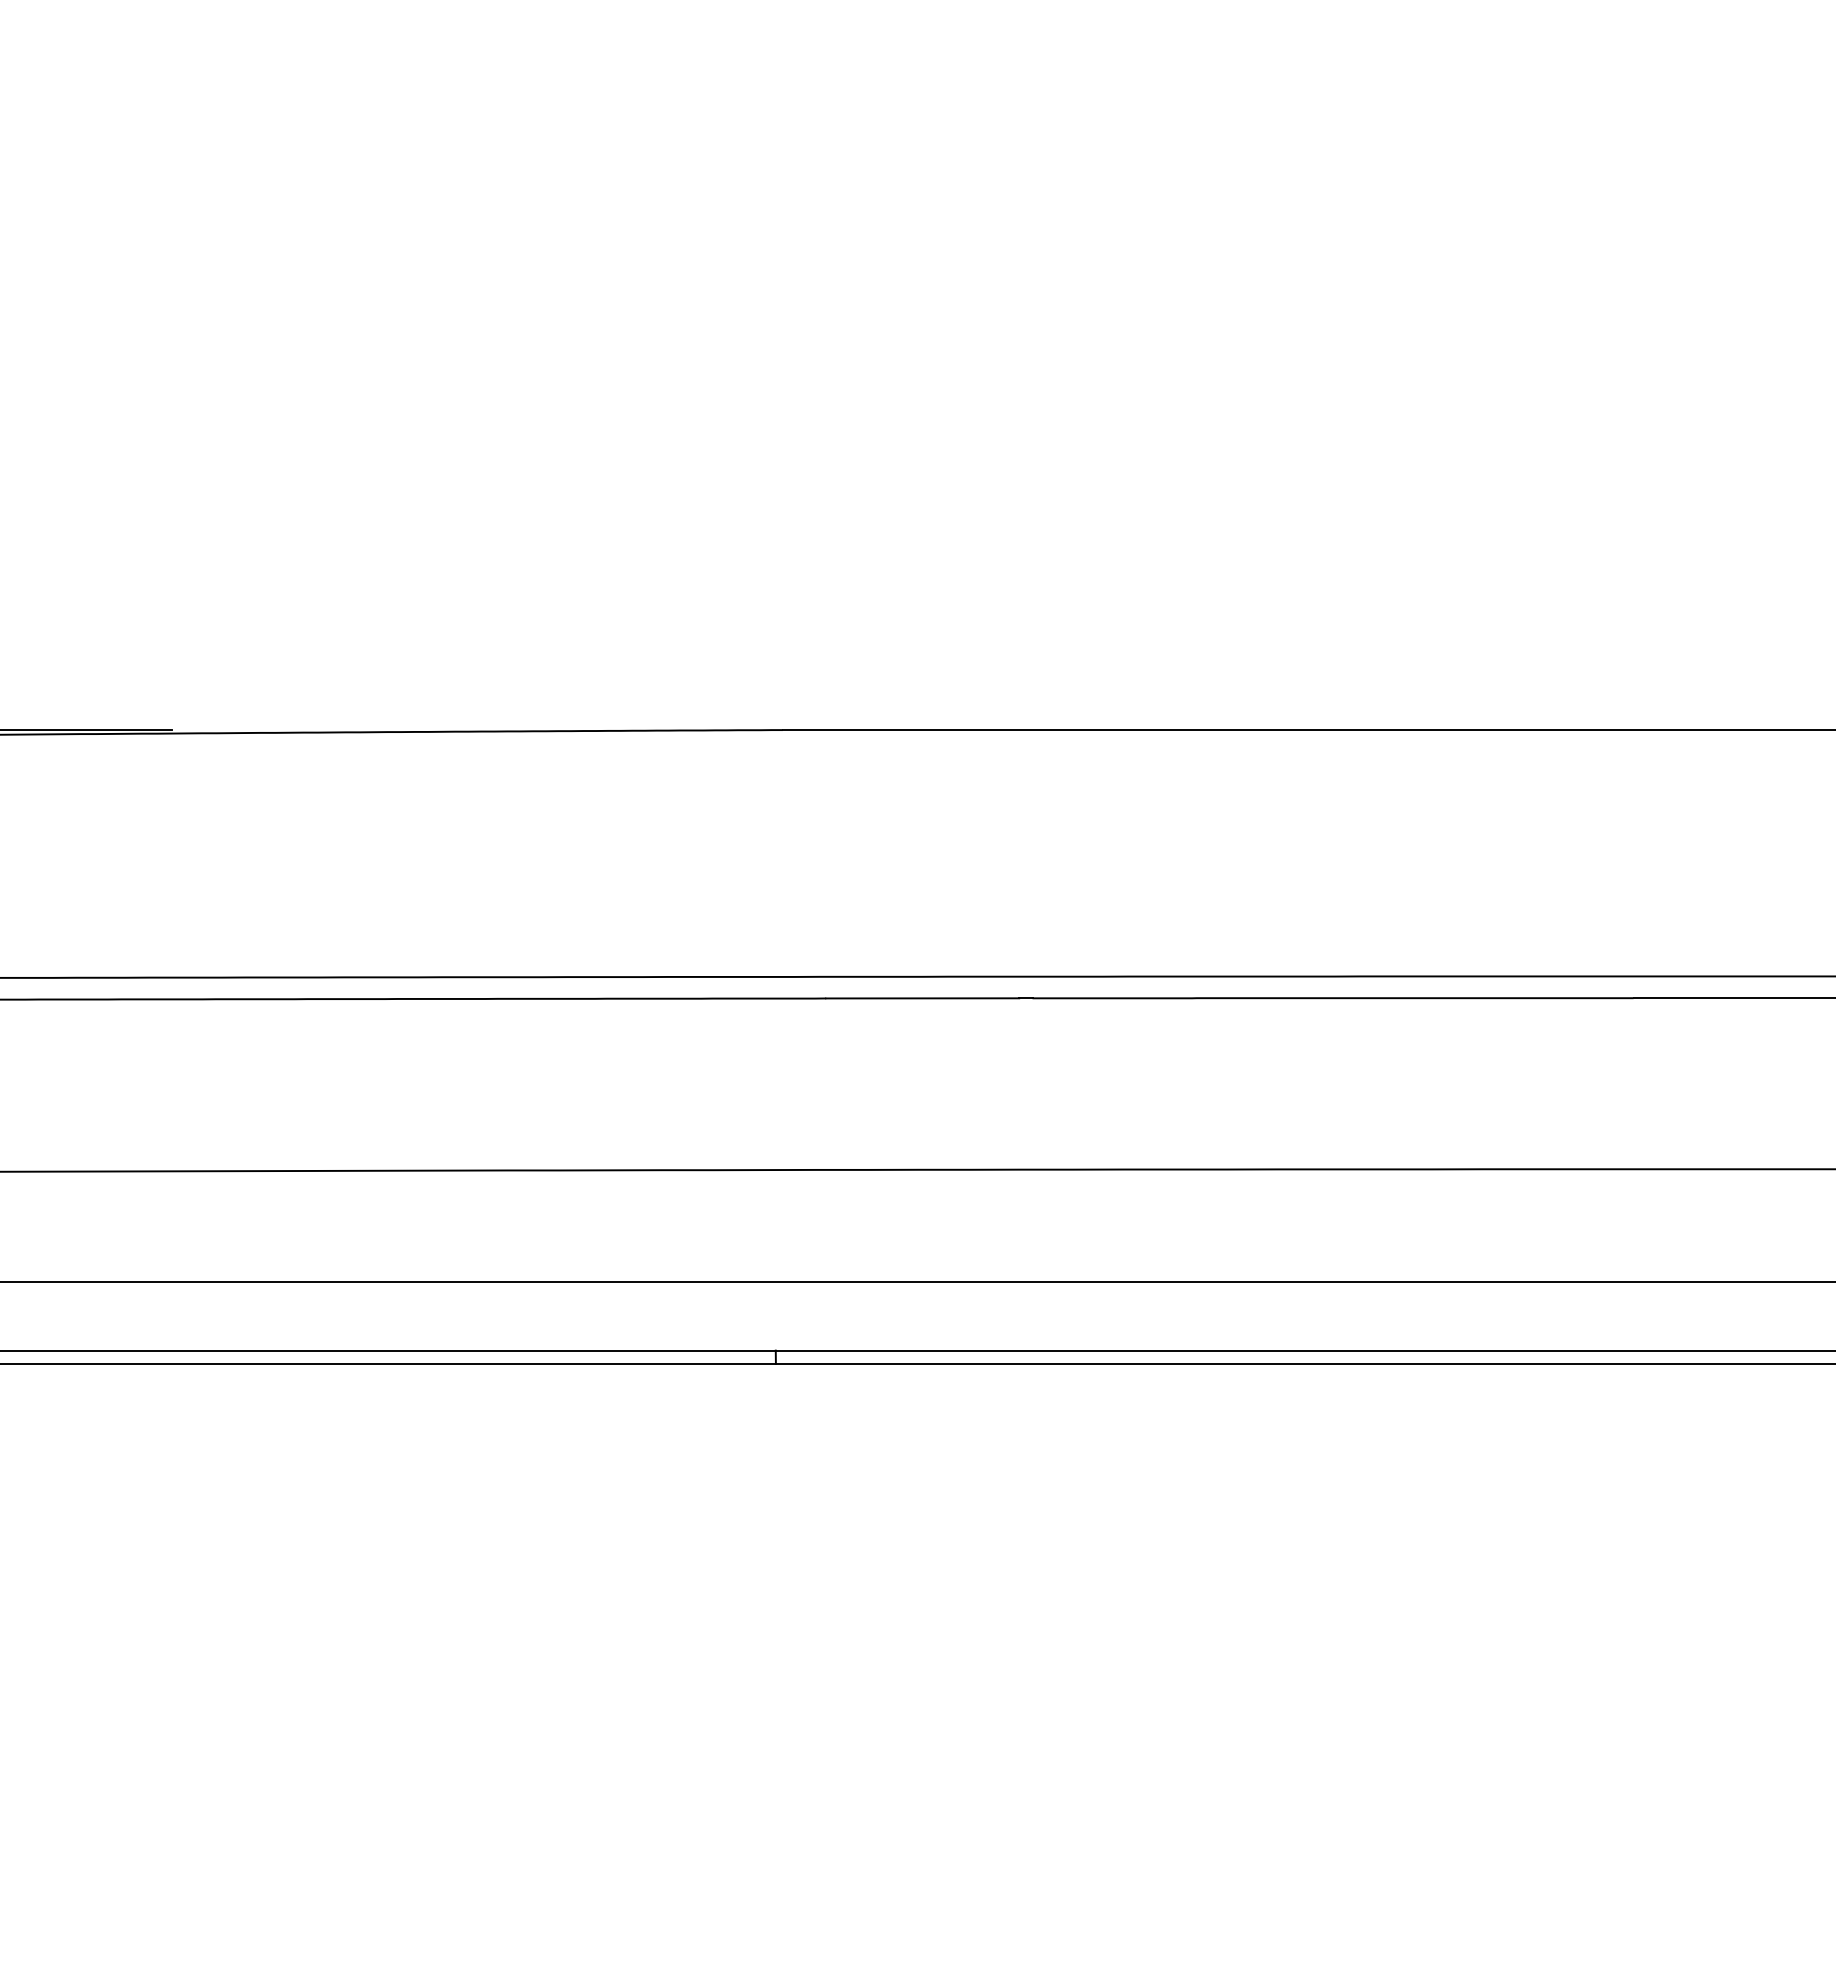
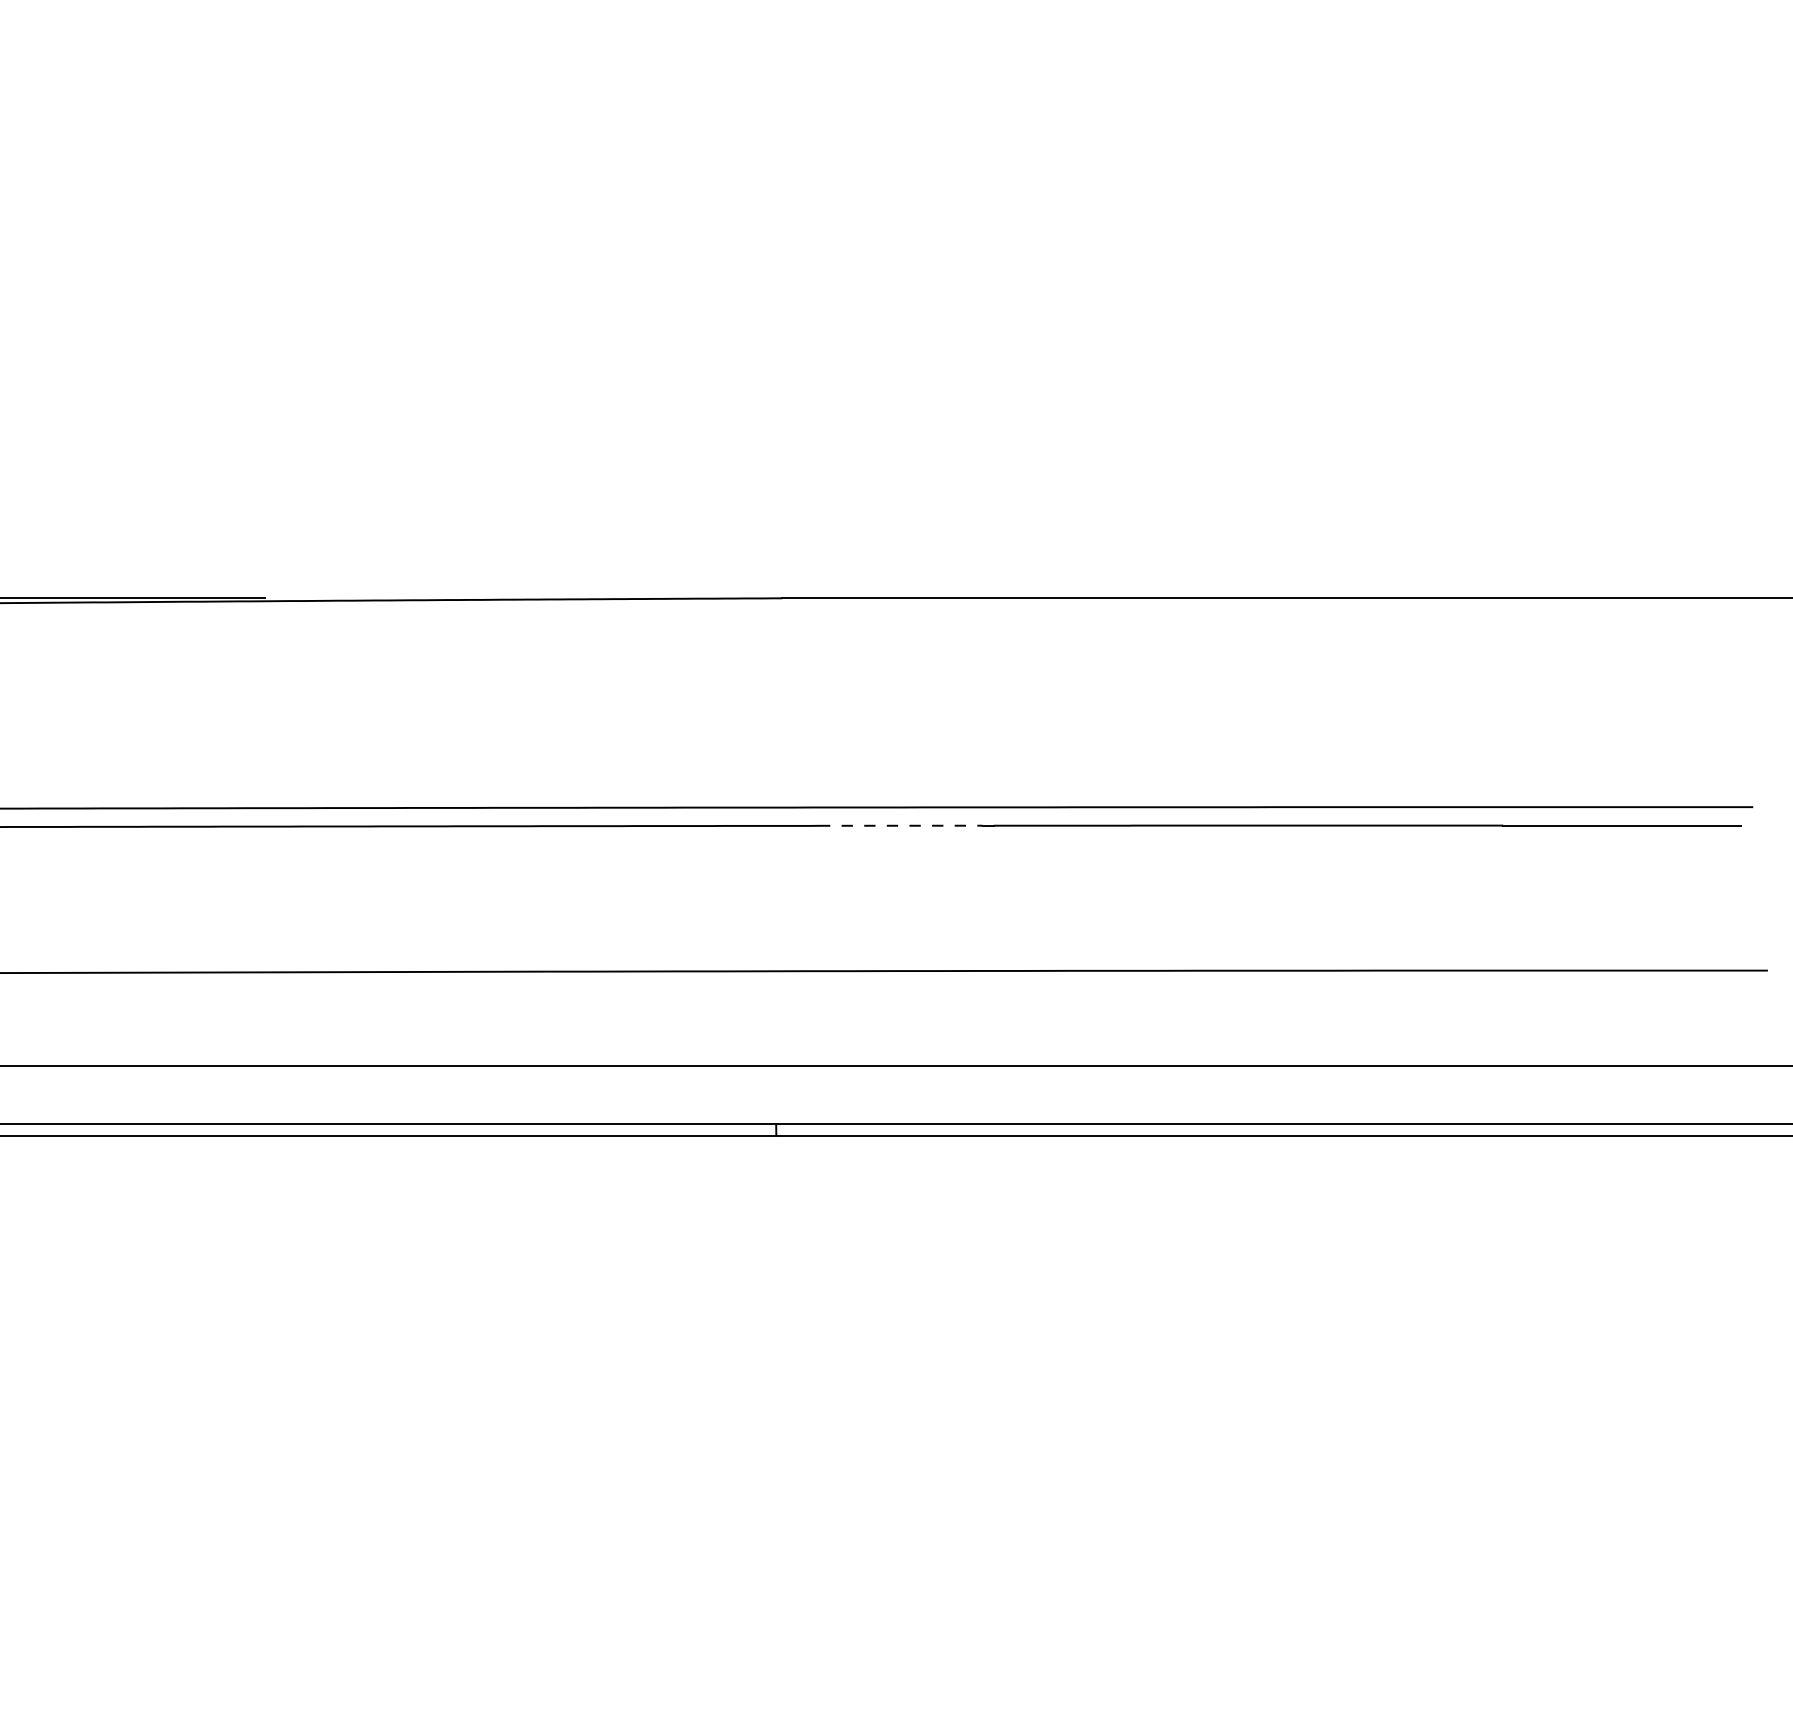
line: (922, 998) -> (900, 825), solid -> dashed

